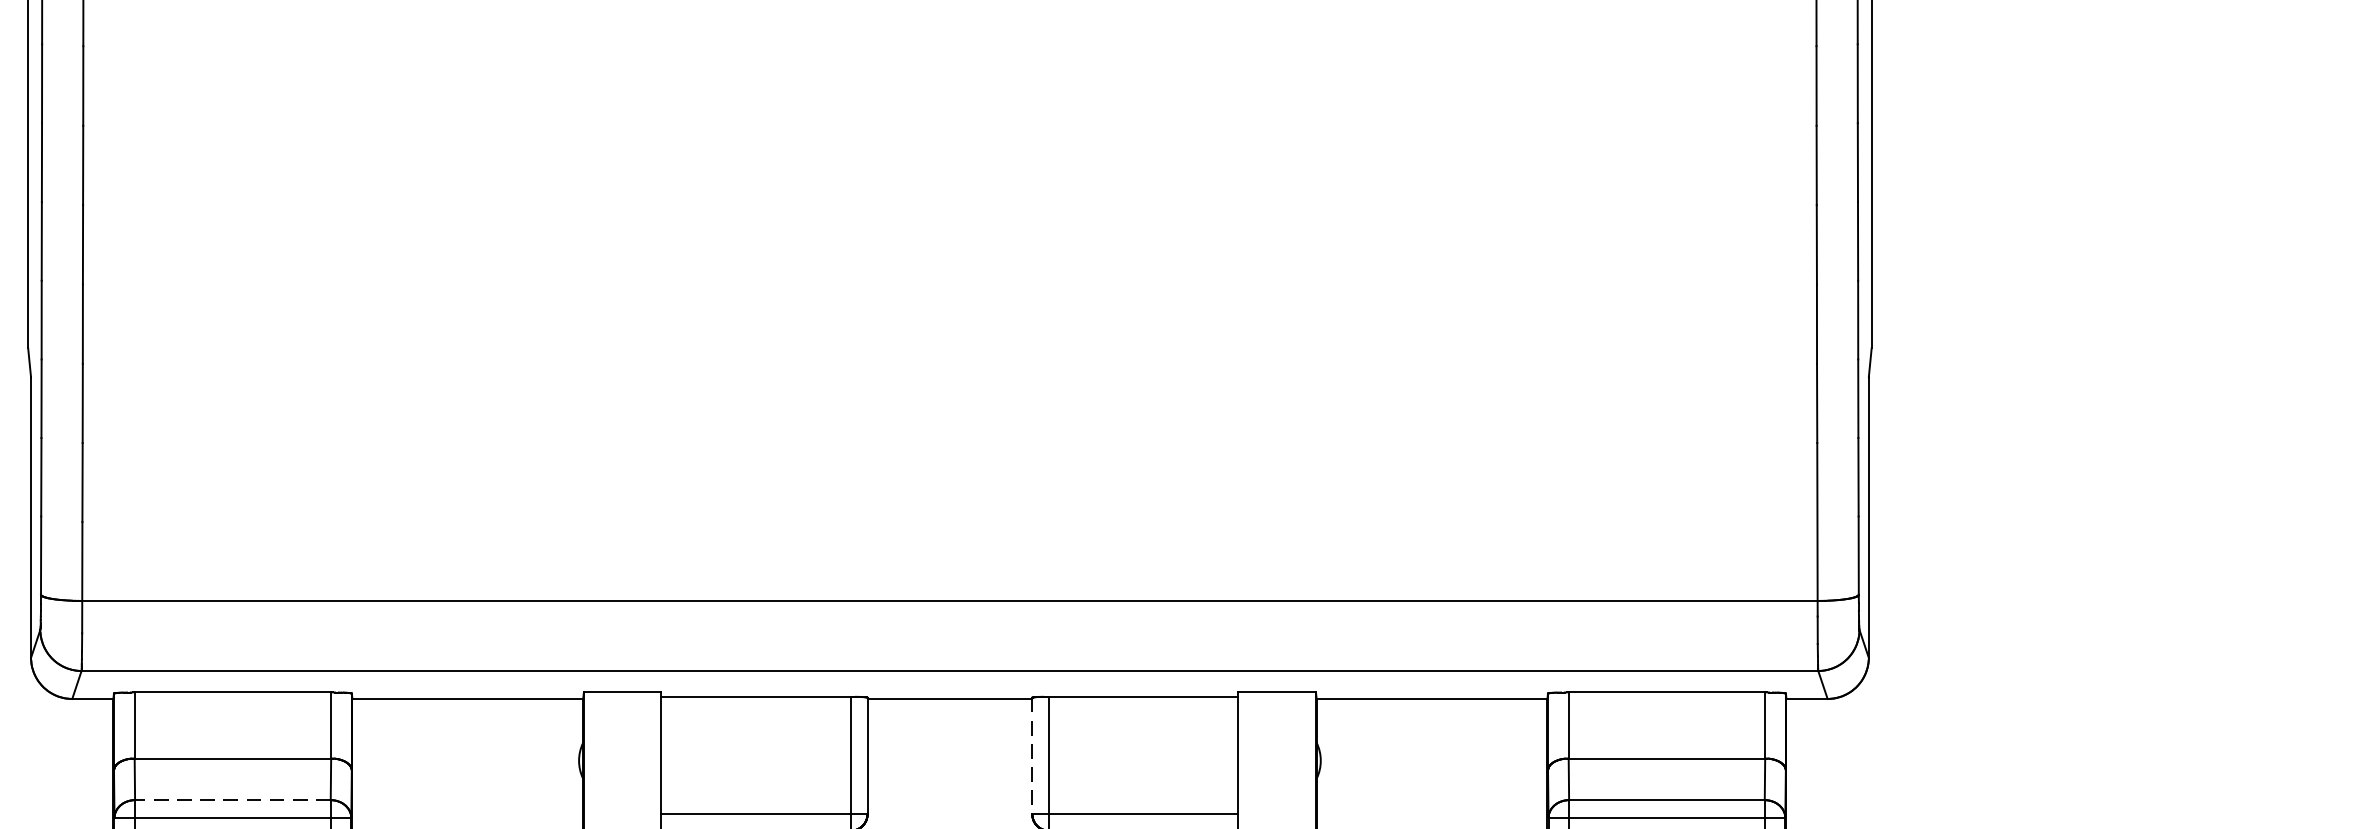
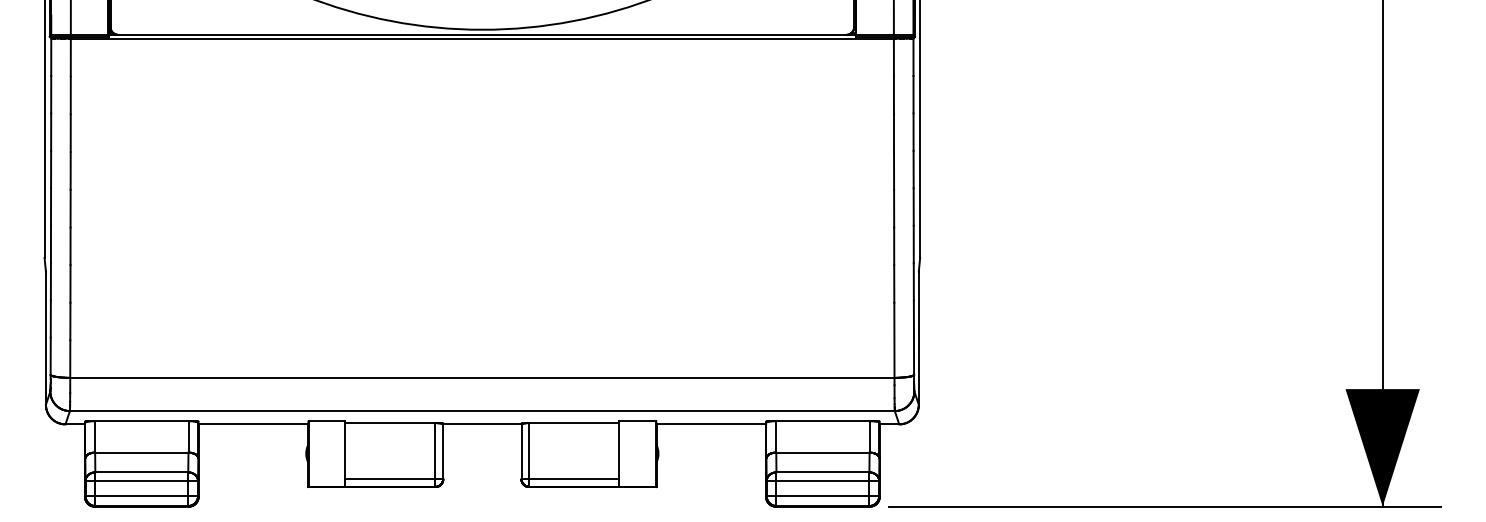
line: (1032, 756) -> (521, 451), dashed -> solid
line: (232, 800) -> (141, 472), dashed -> solid

